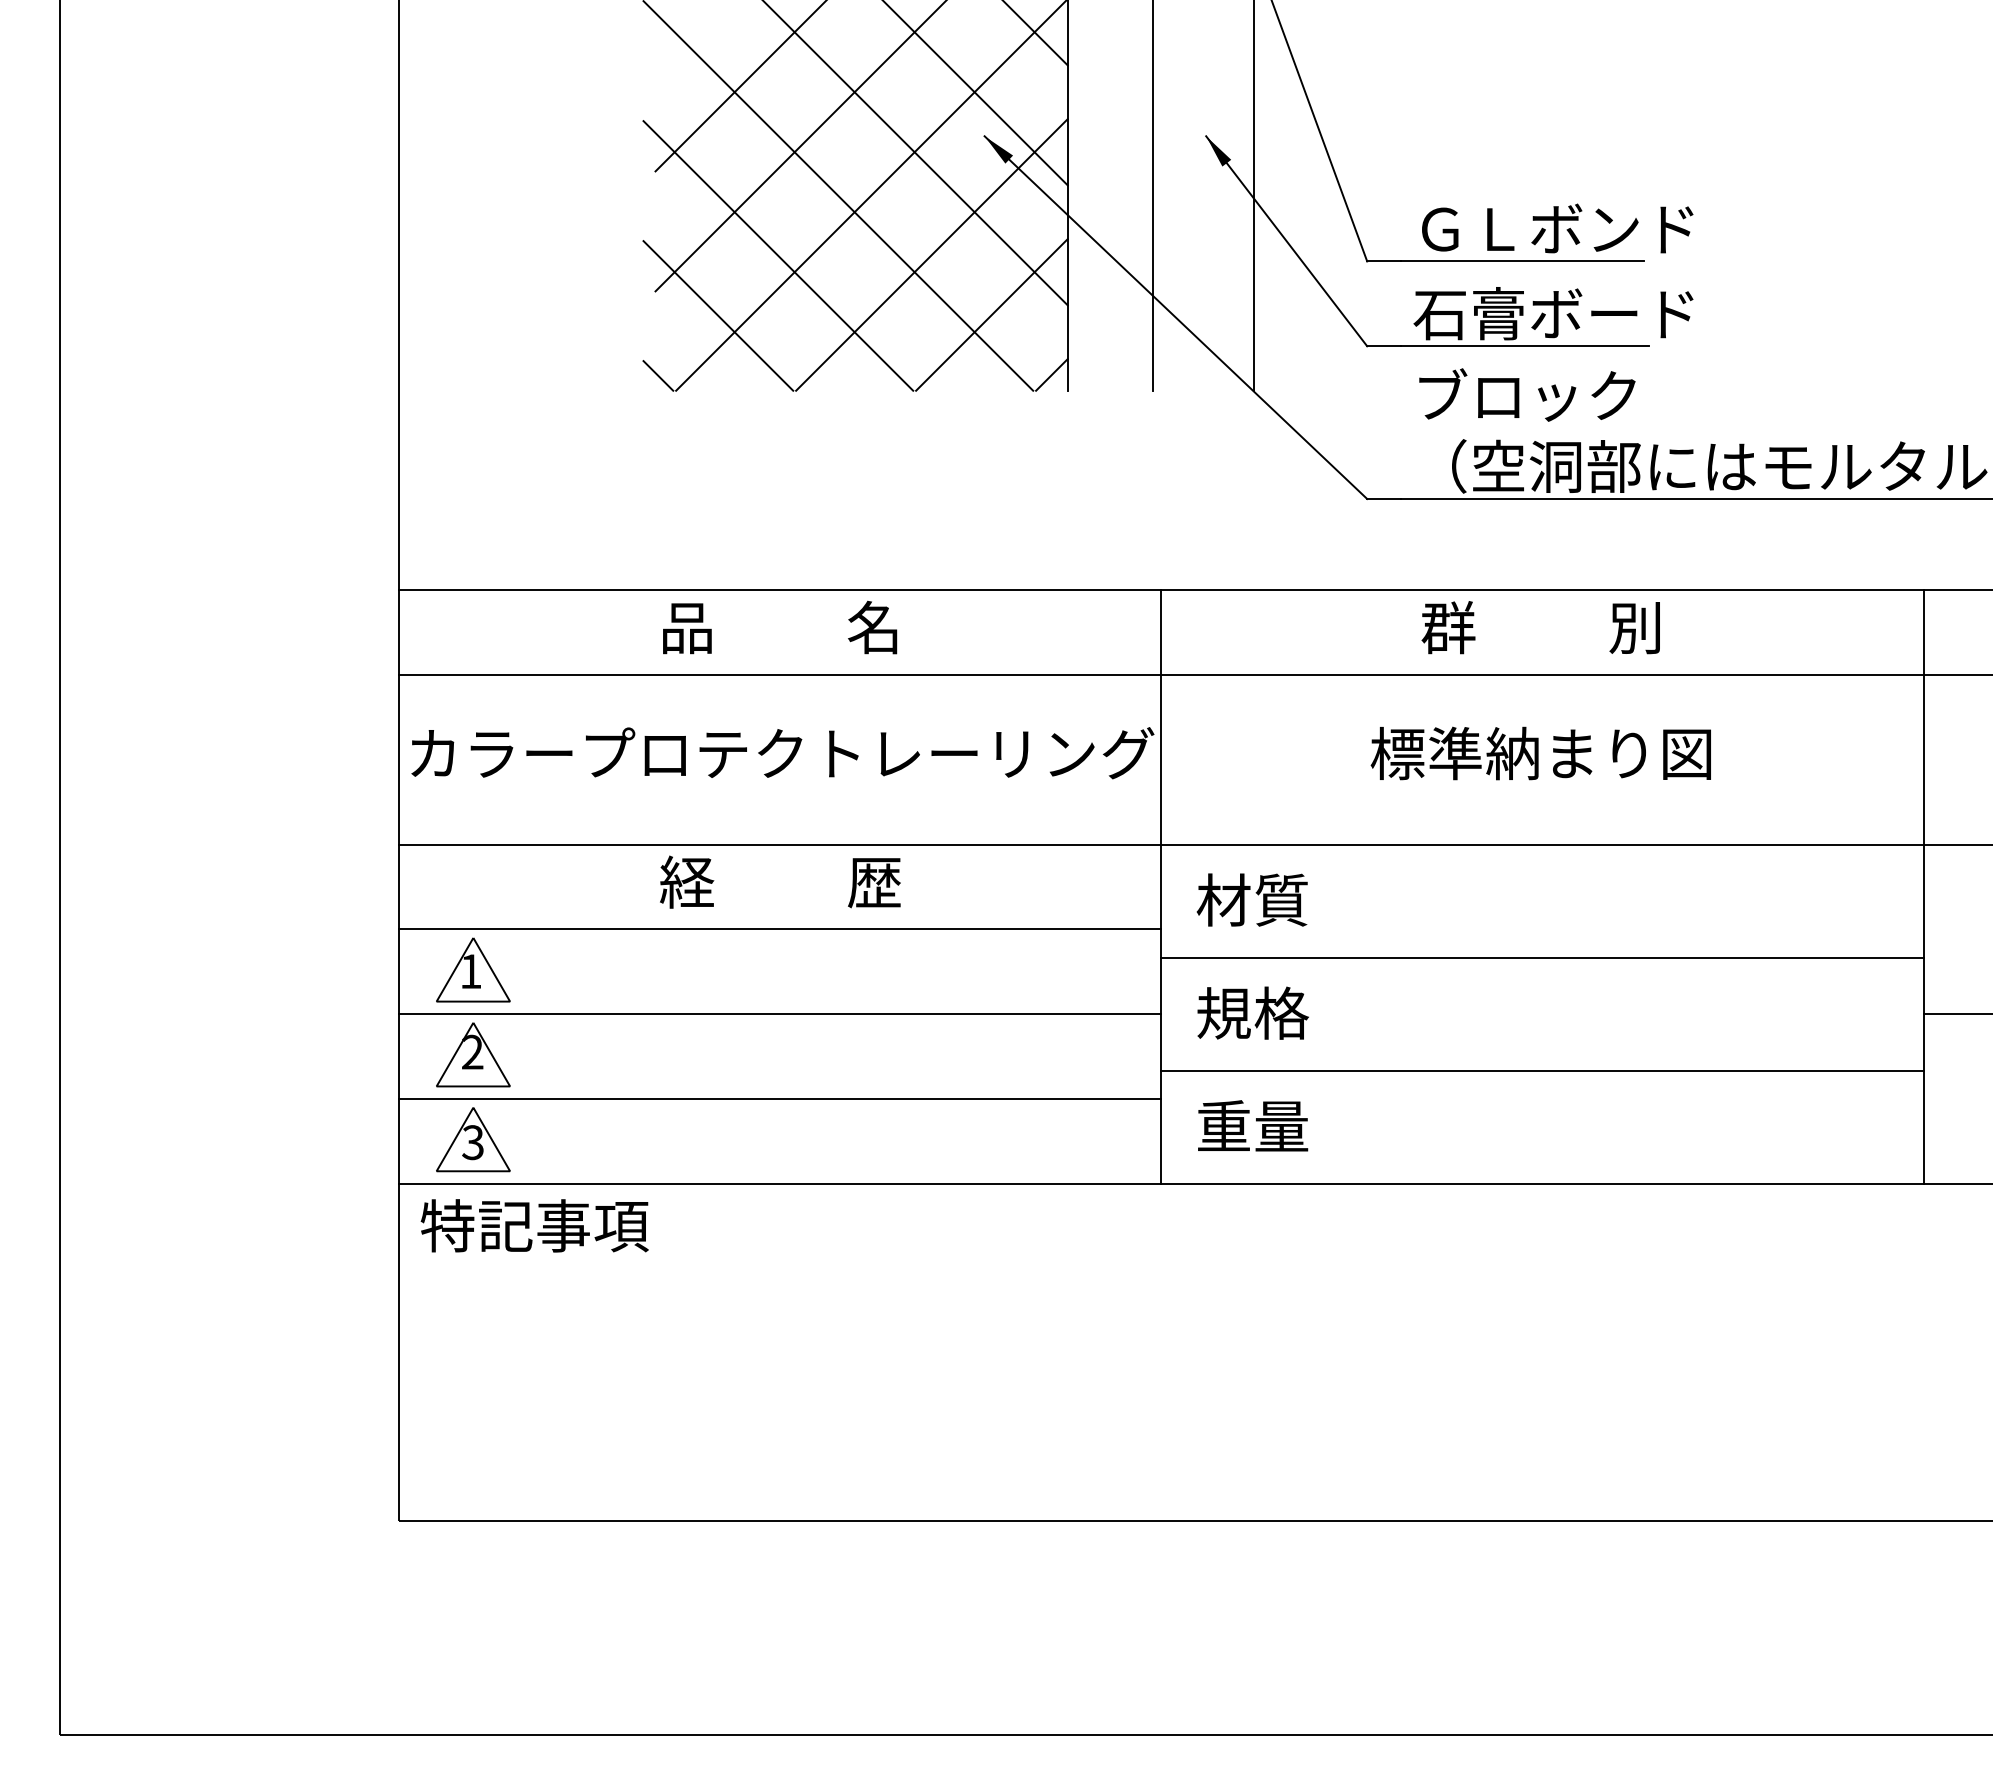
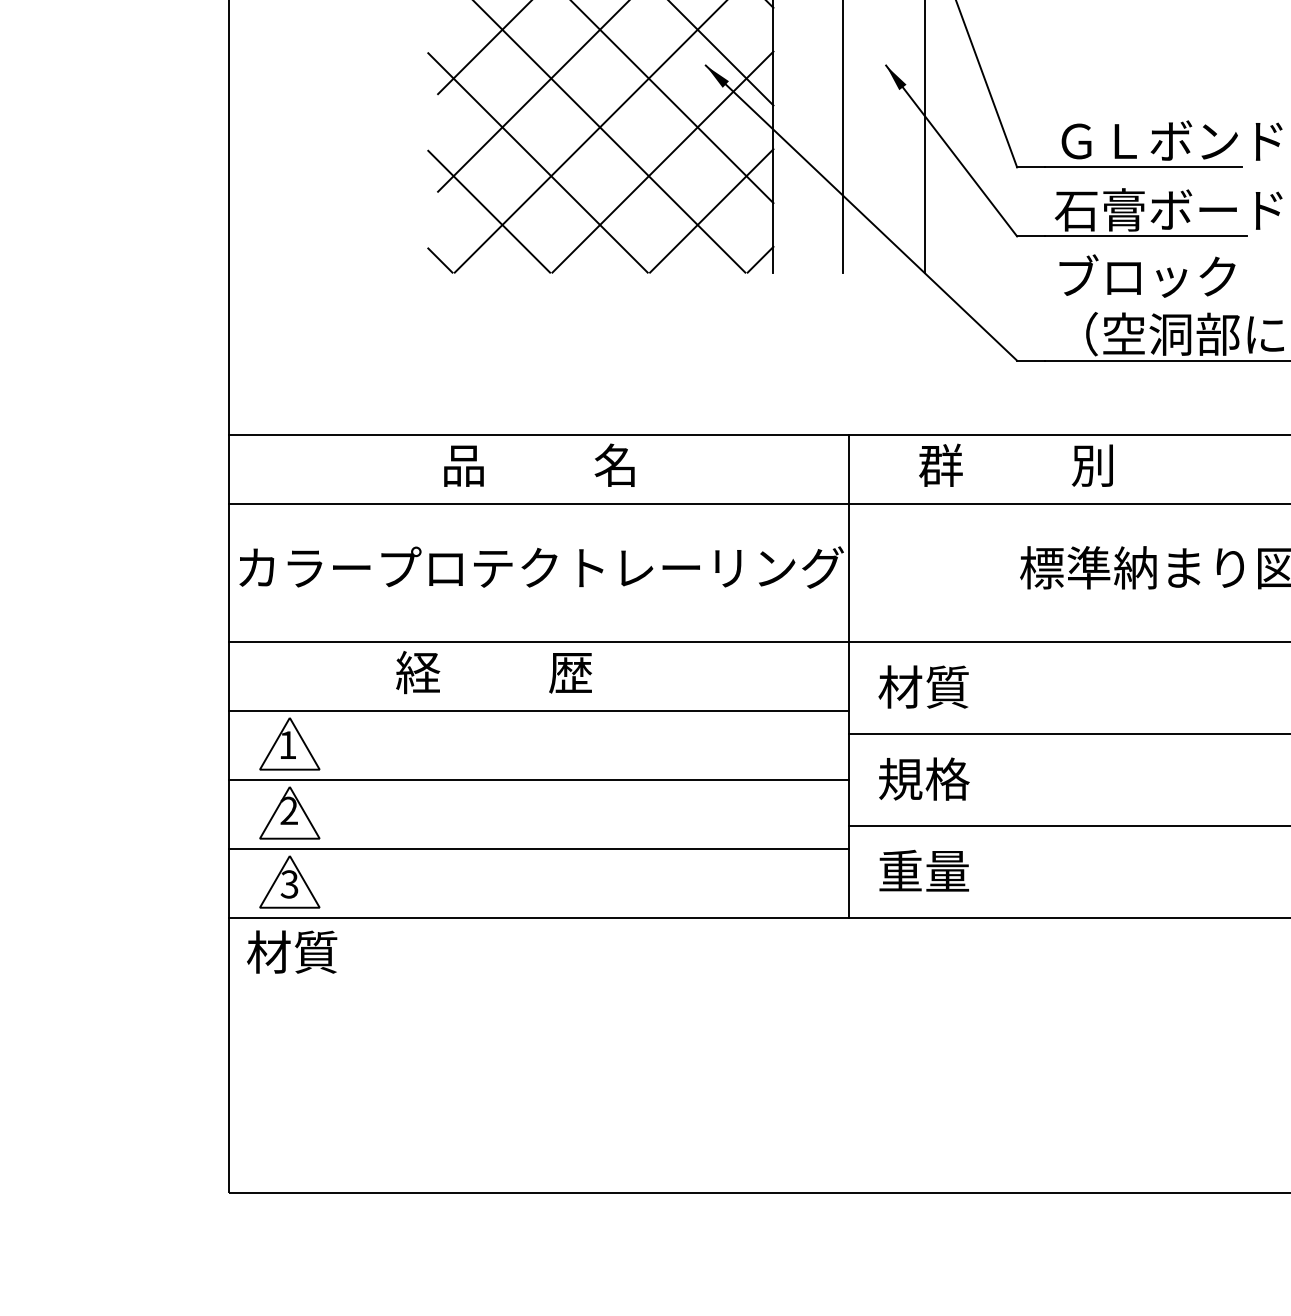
text: (1540, 627) -> (1015, 465), moved
text: (780, 881) -> (494, 671), moved
text: (534, 1225) -> (339, 951), 特記事項 -> 材質

